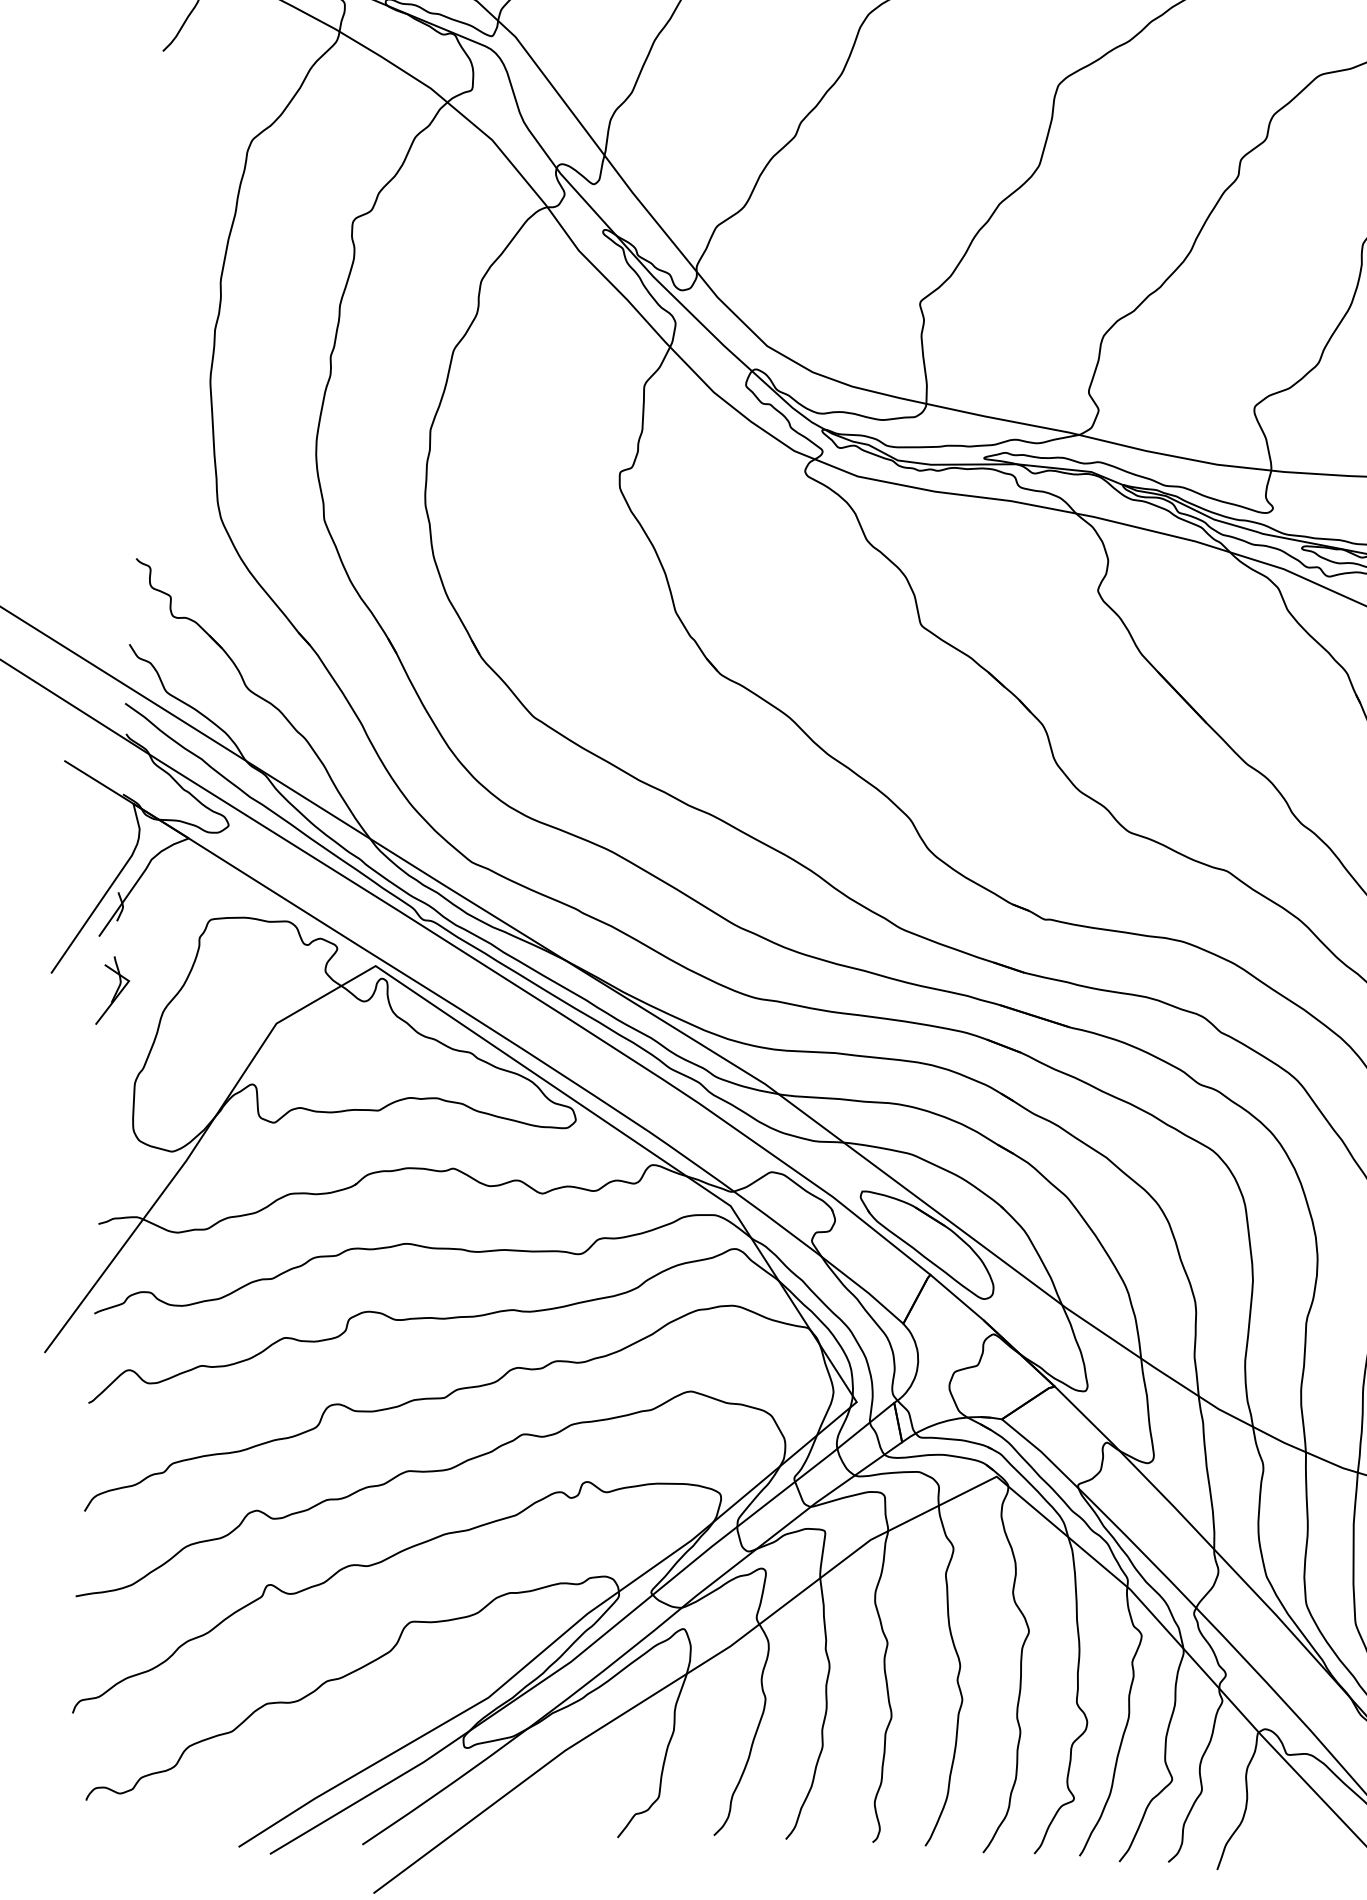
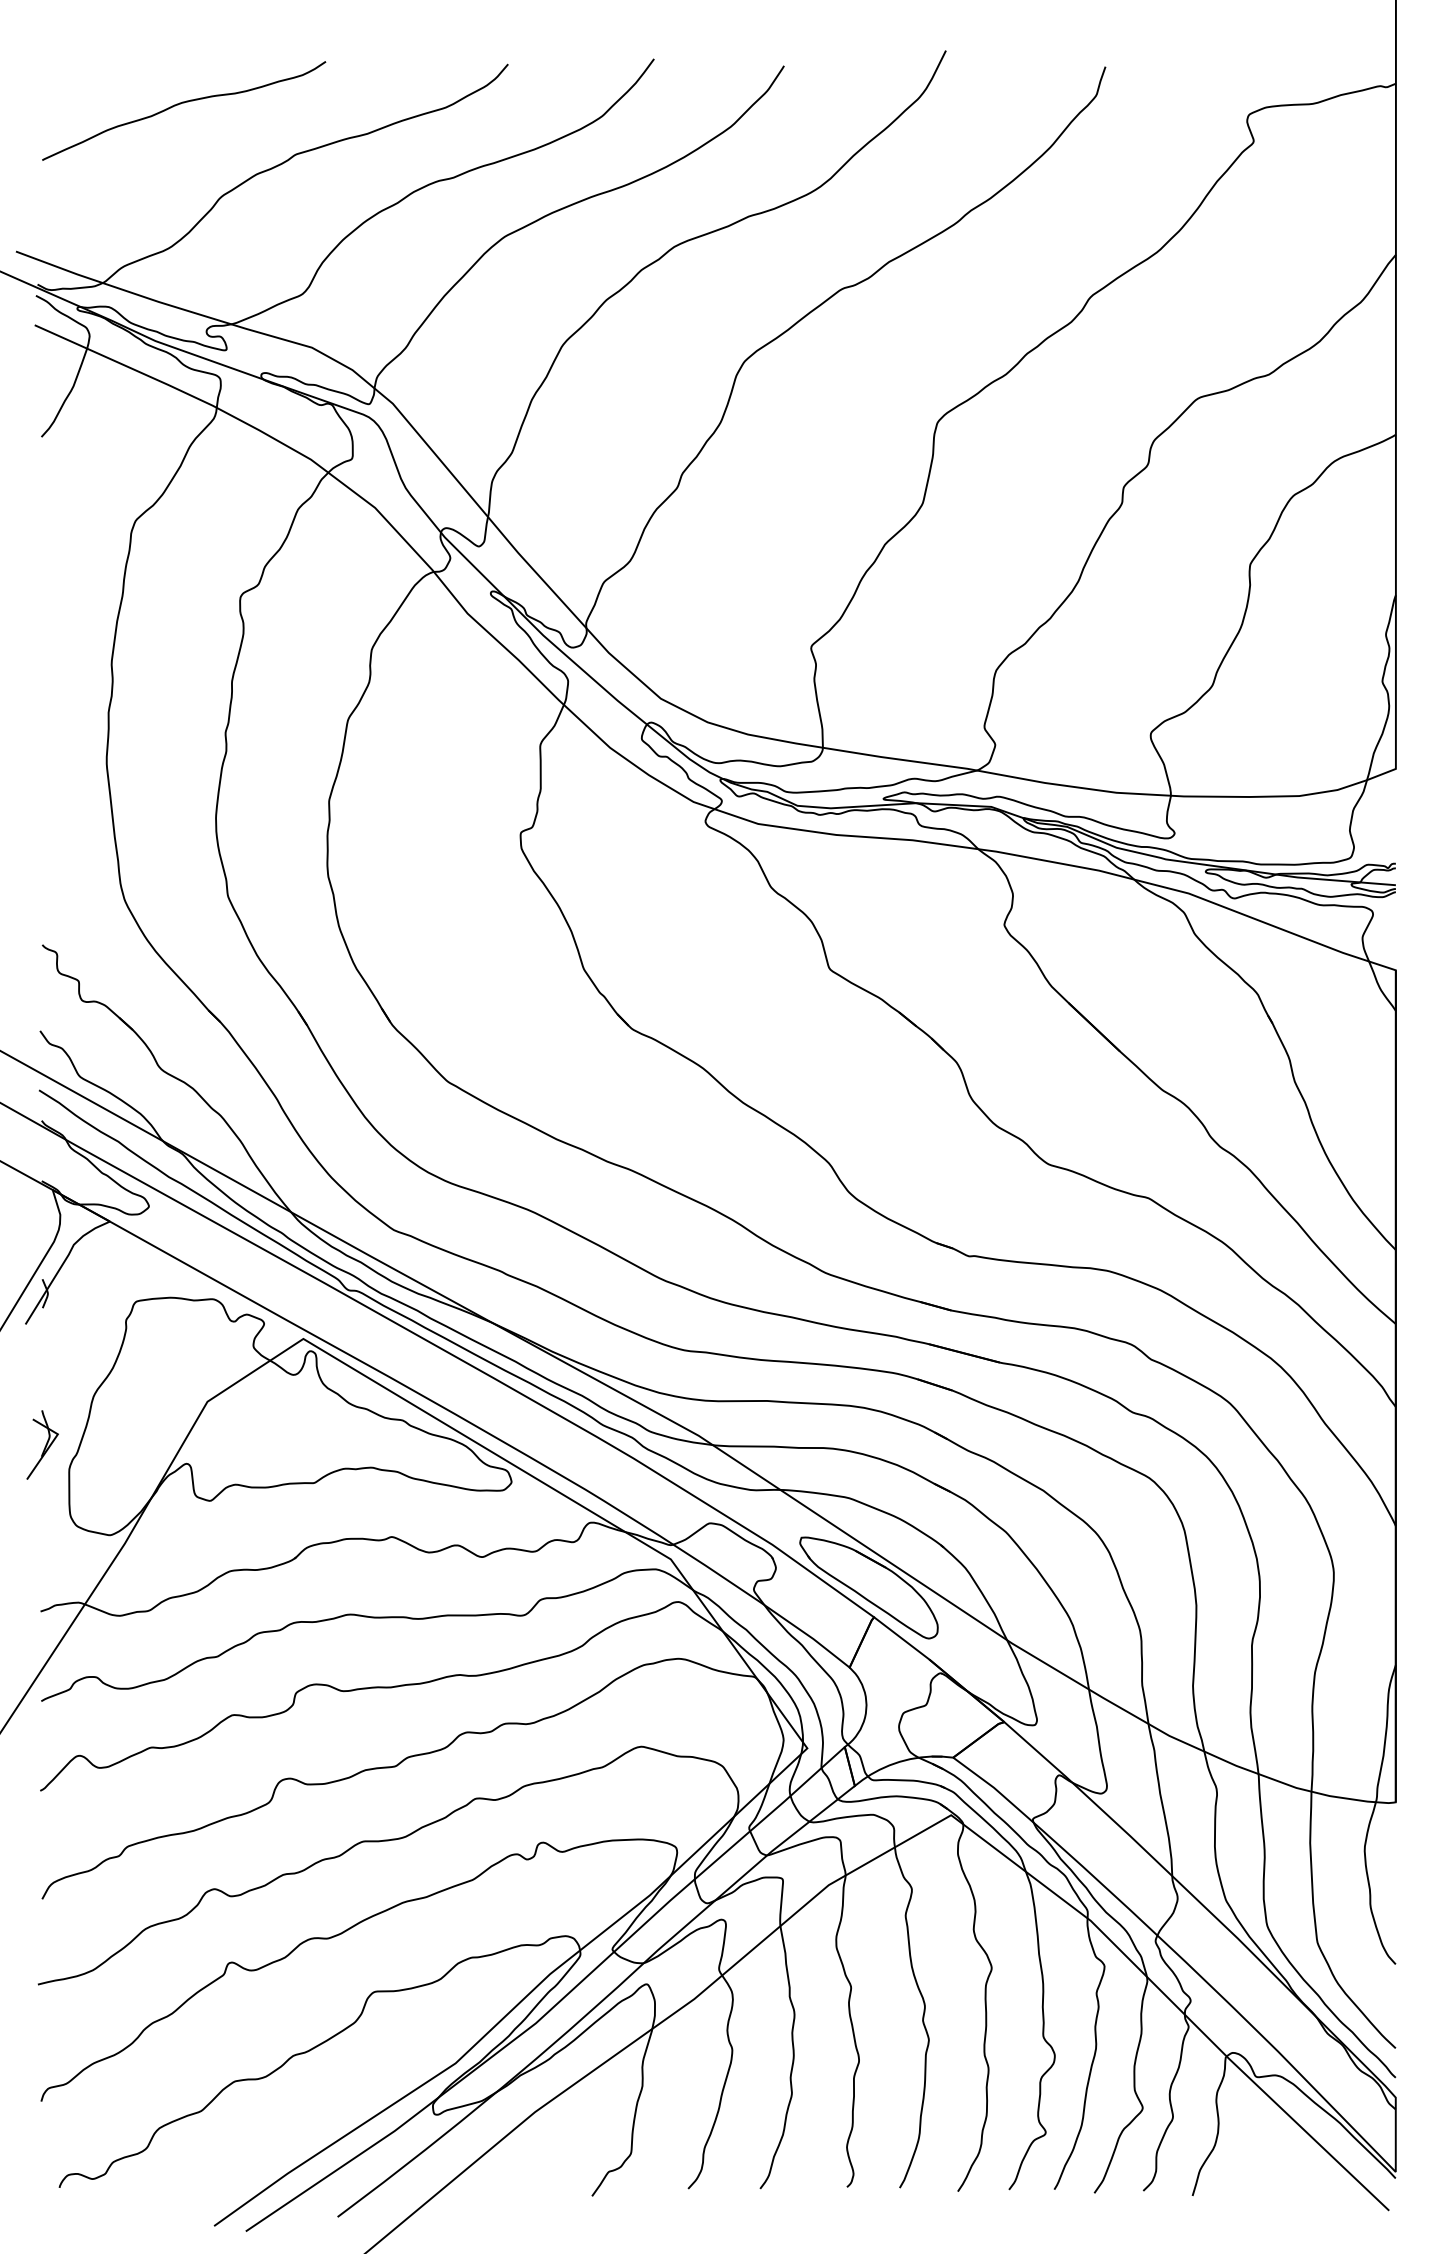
part: (113, 990) -> (42, 1444), moved

